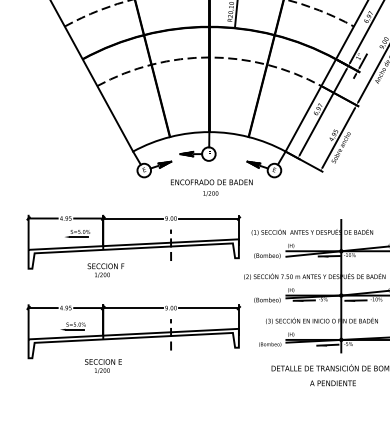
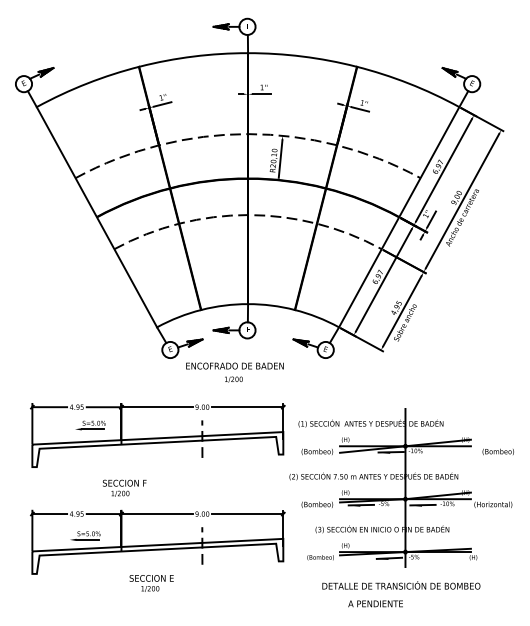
text: (211, 187) -> (234, 372), moved
text: (105, 269) -> (124, 487), moved
text: (103, 366) -> (151, 583), moved
text: (332, 383) -> (375, 603), moved

